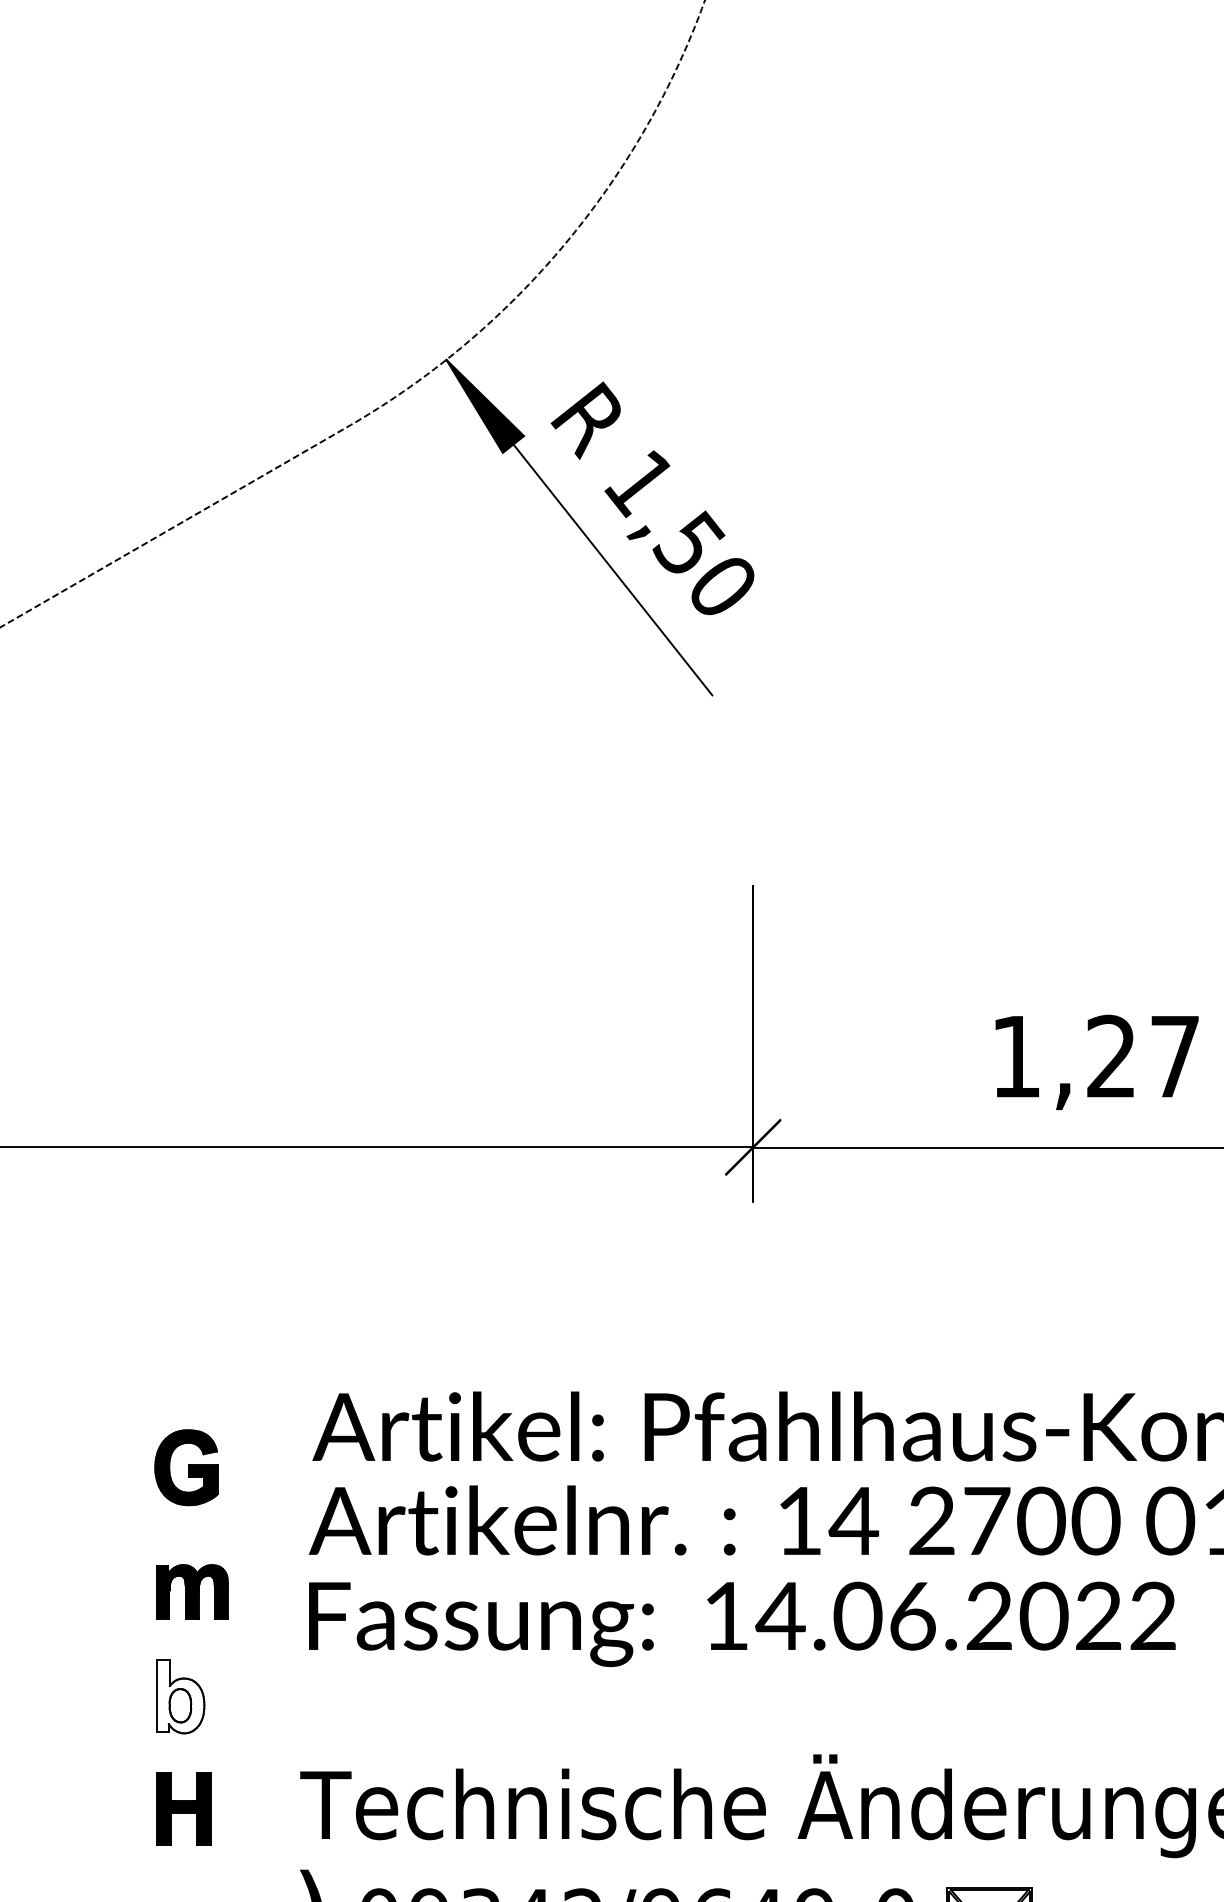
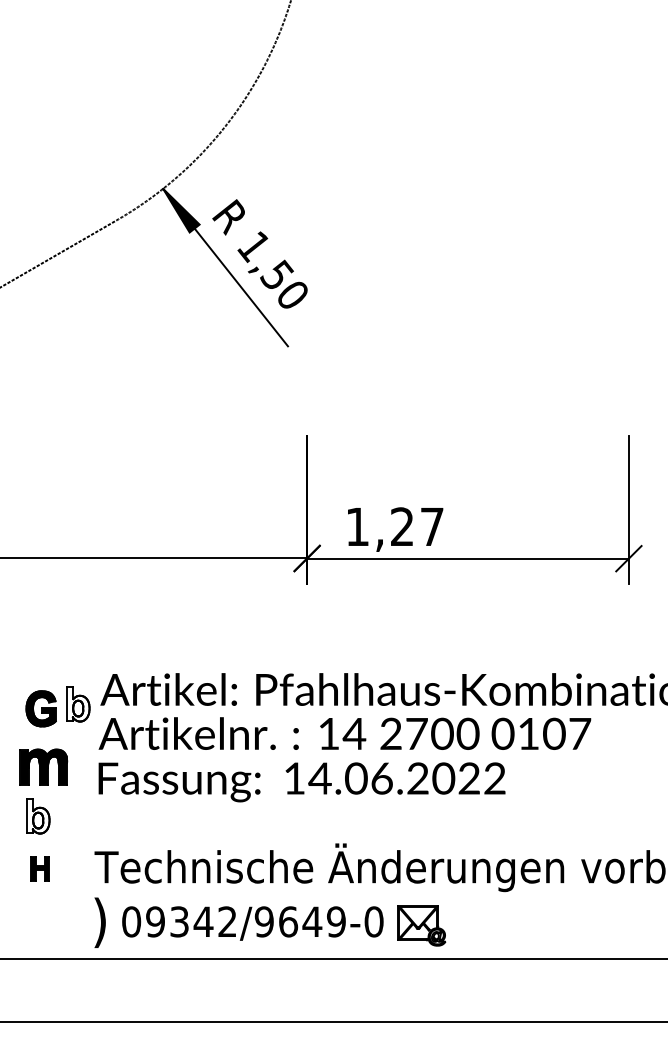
text: (1096, 1062) -> (395, 529), moved
part: (266, 1458) -> (78, 704), added
part: (191, 1590) -> (43, 766), size x1.4
part: (185, 1807) -> (40, 868), size x0.7

